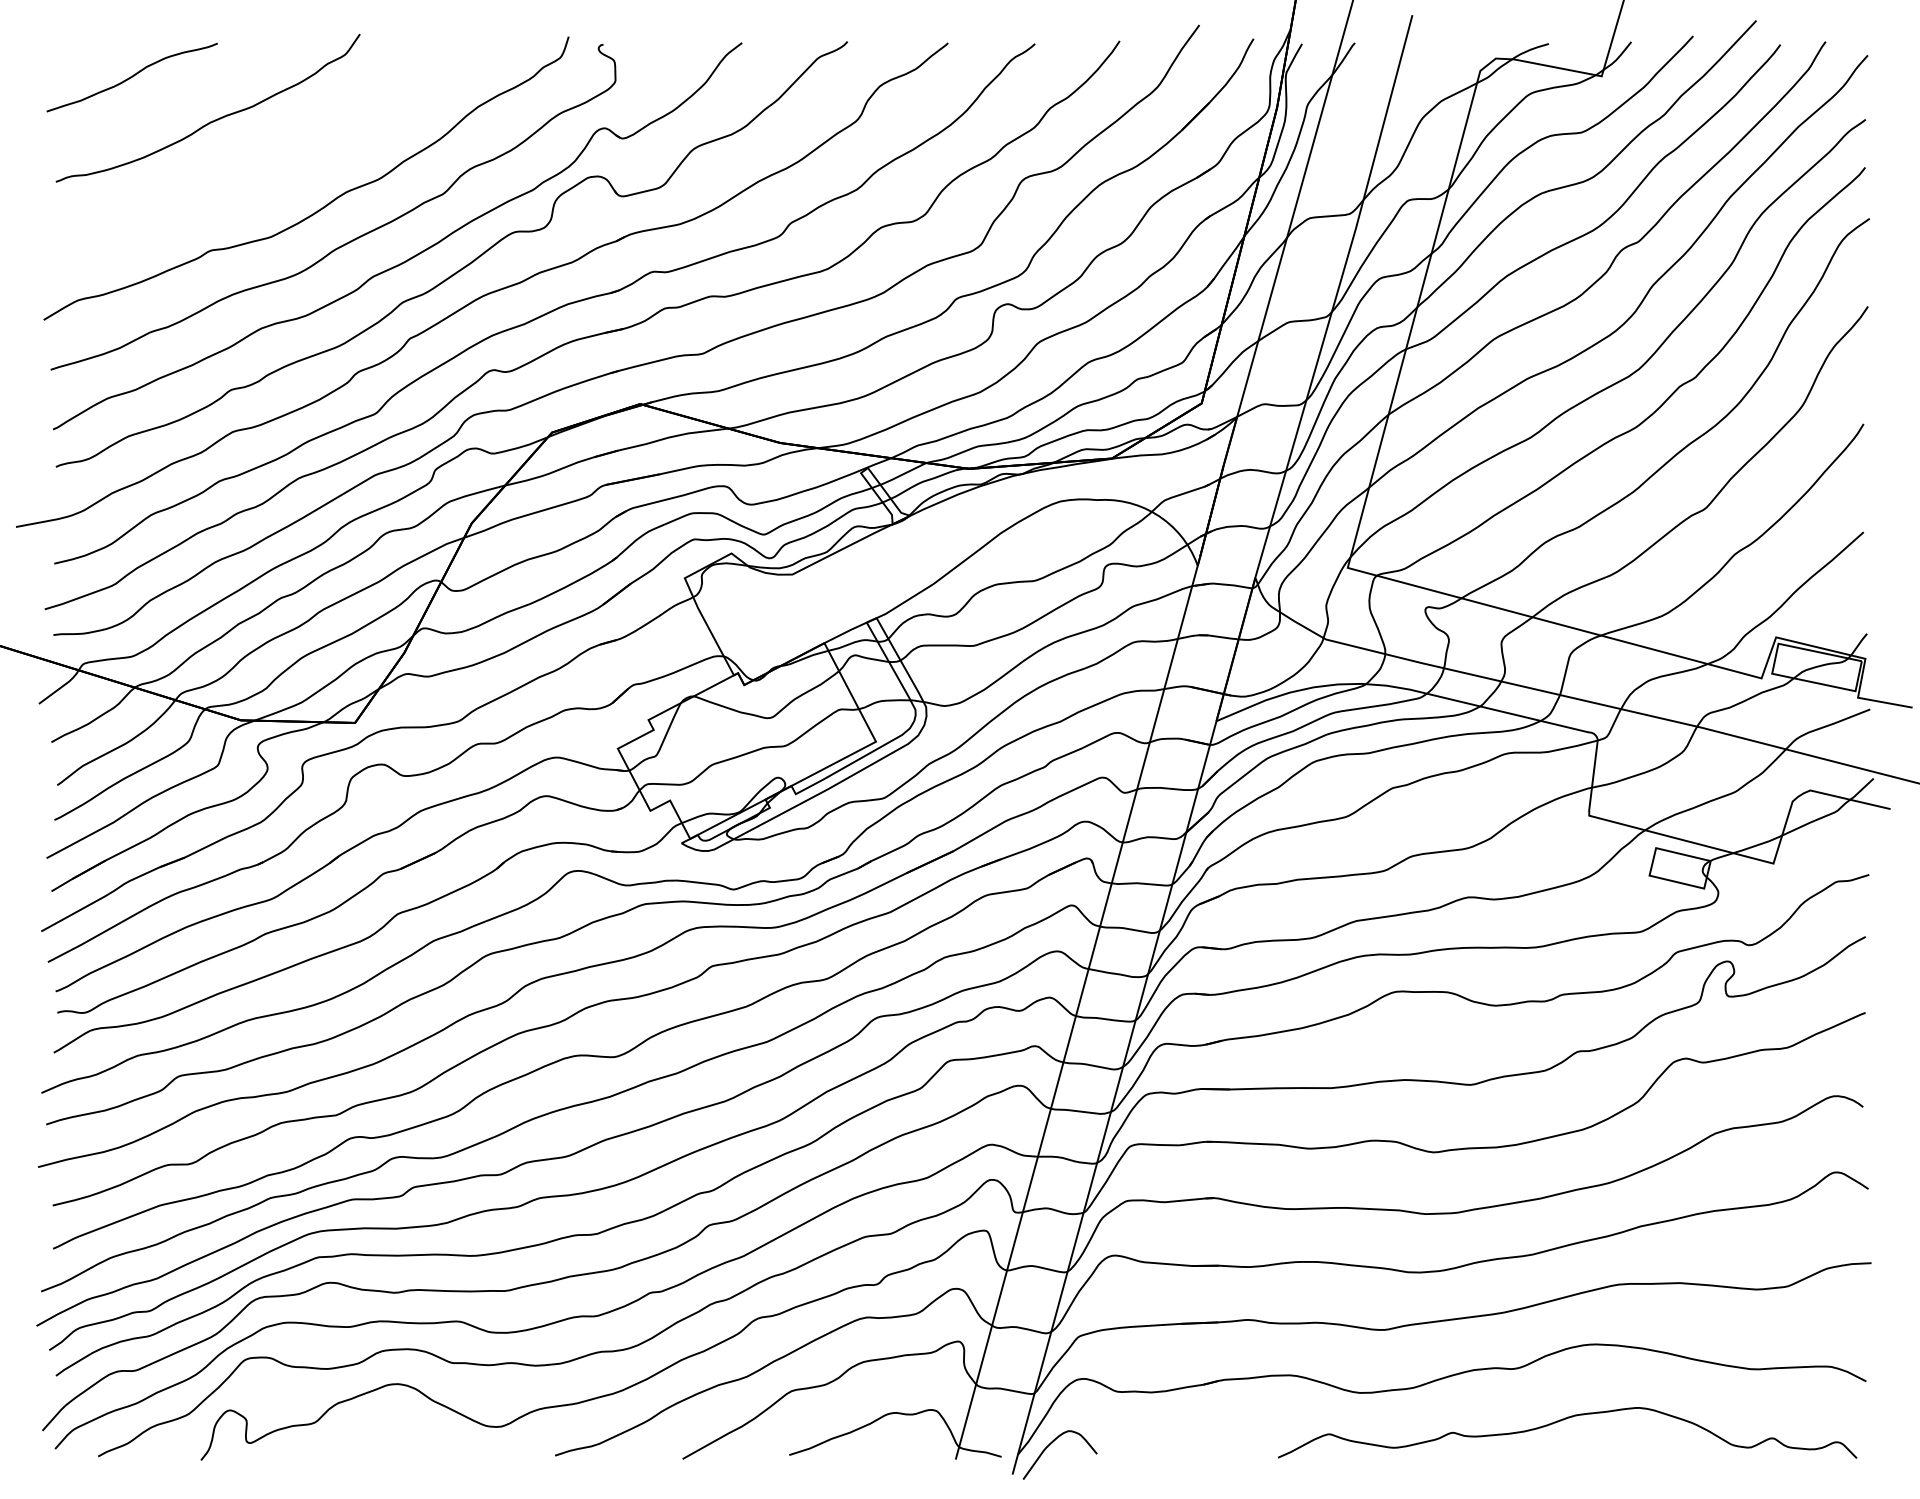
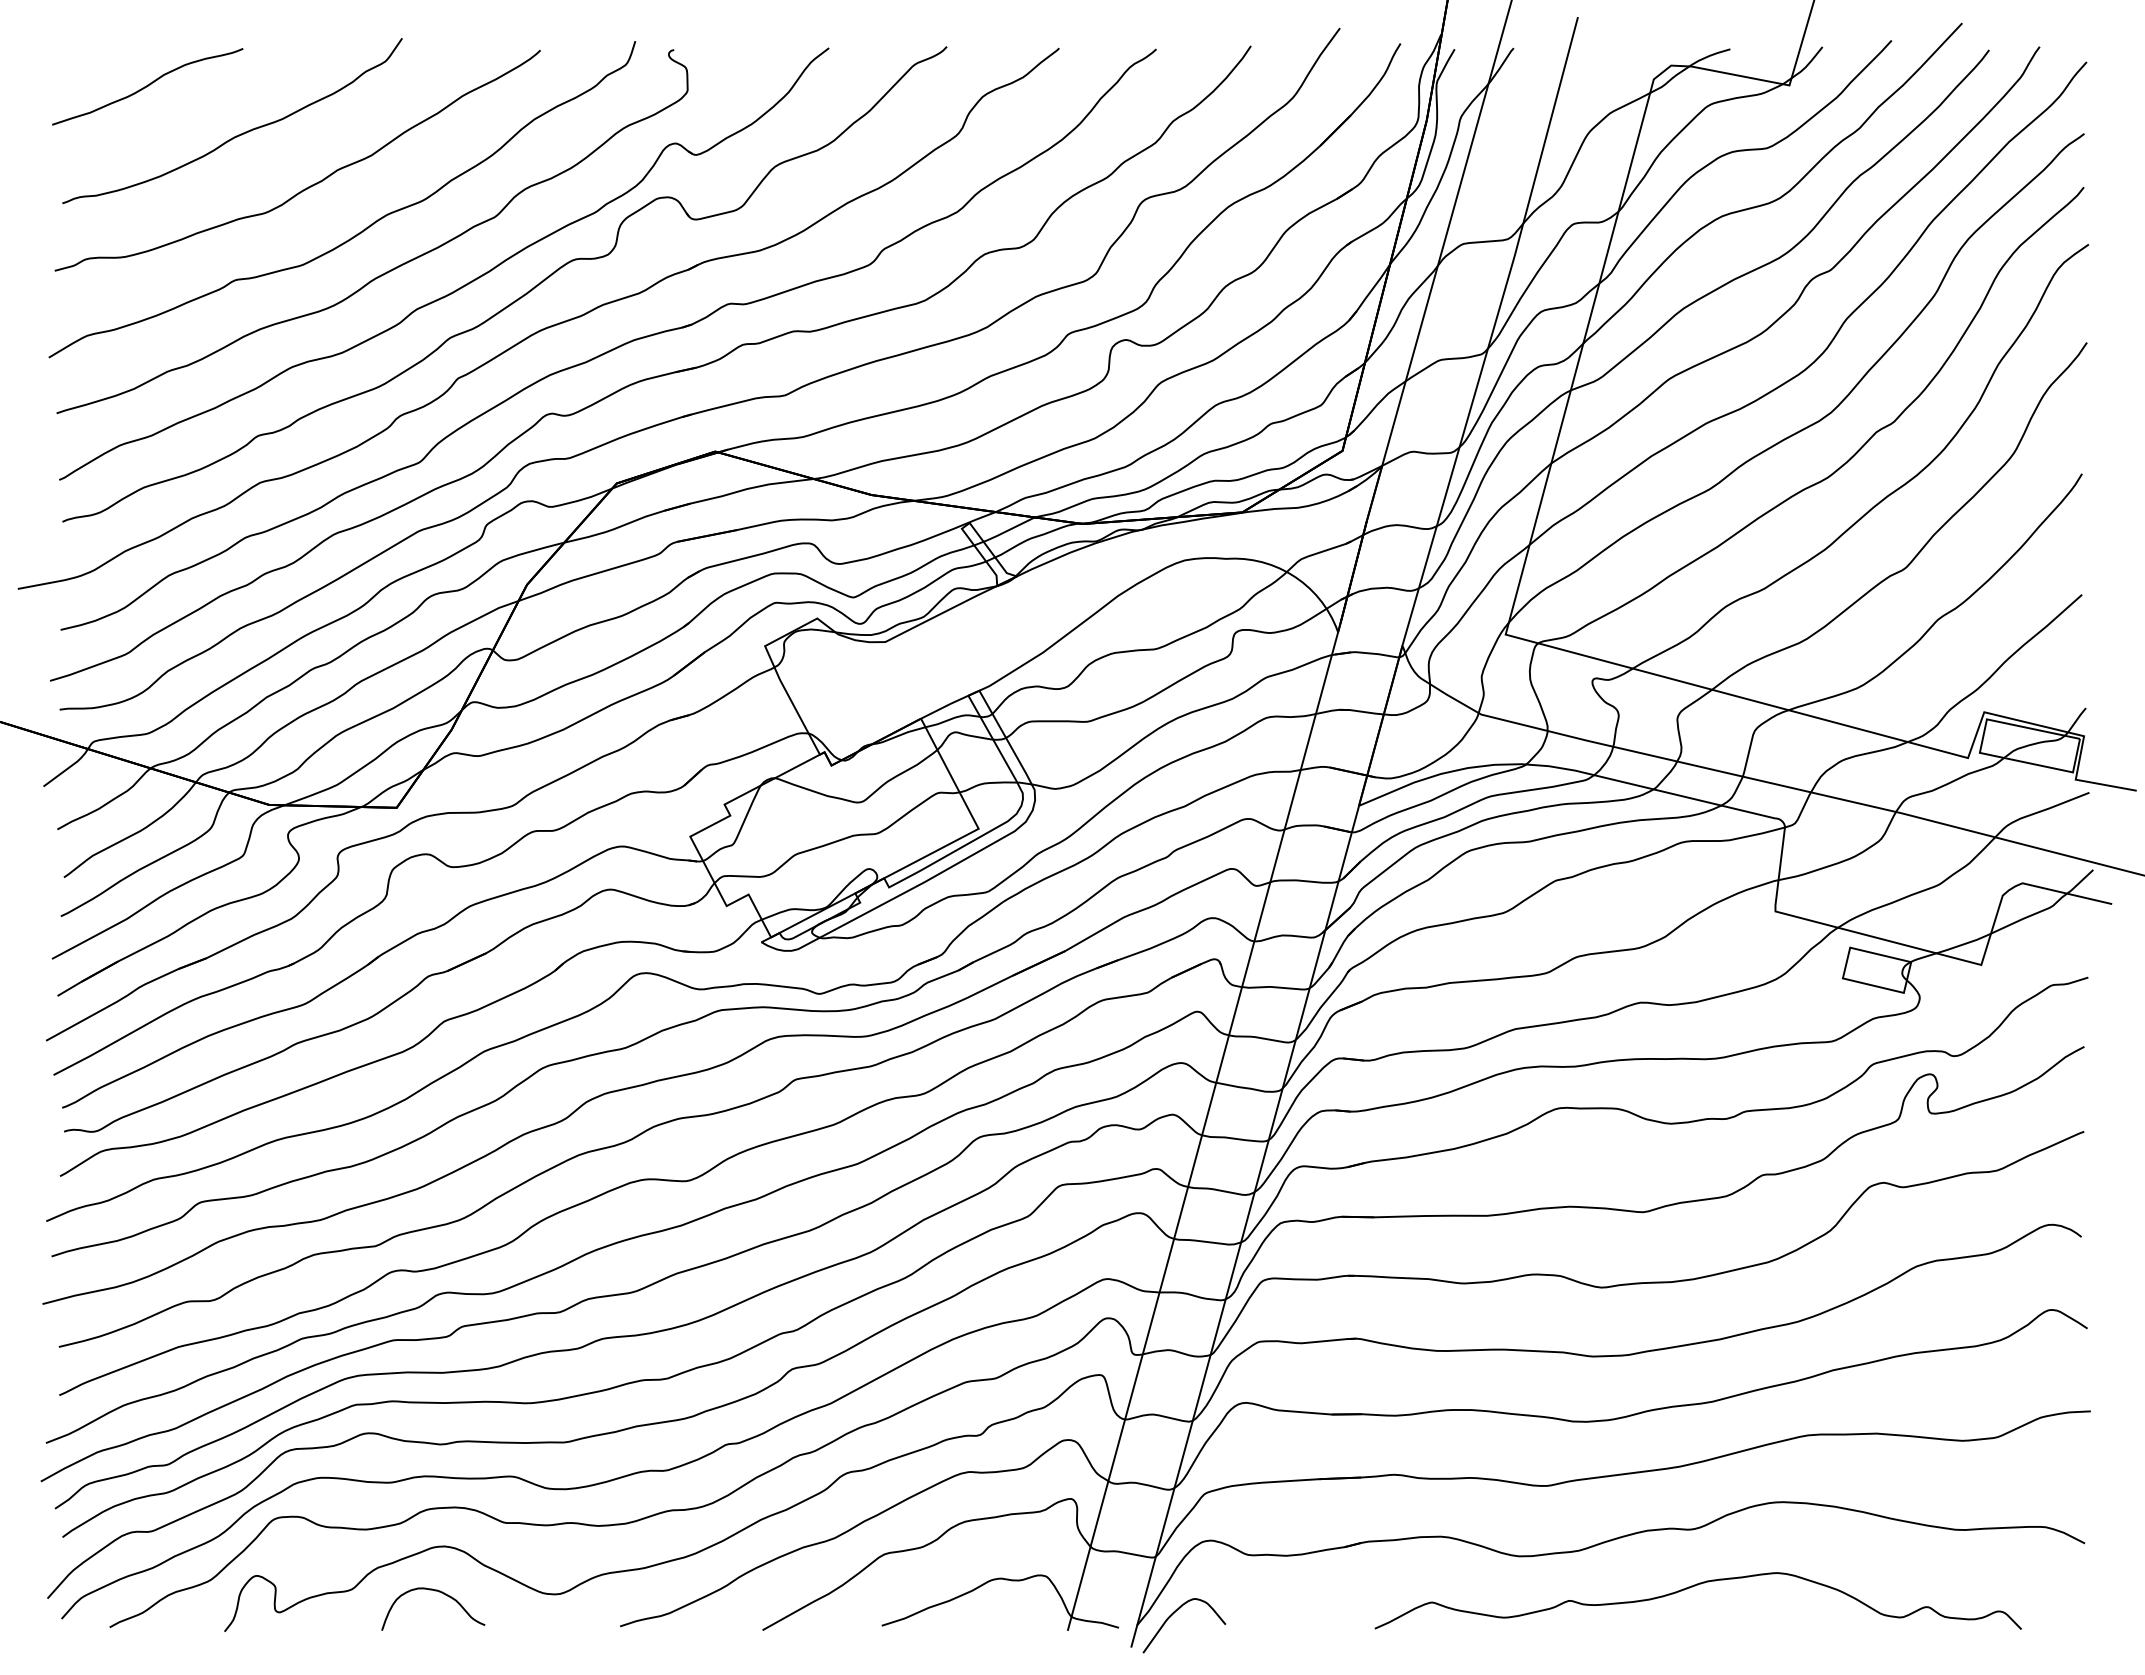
curve: (277, 165) -> (310, 185), added
curve: (1562, 1420) -> (1692, 1587), moved
curve: (395, 1426) -> (441, 1593), added

